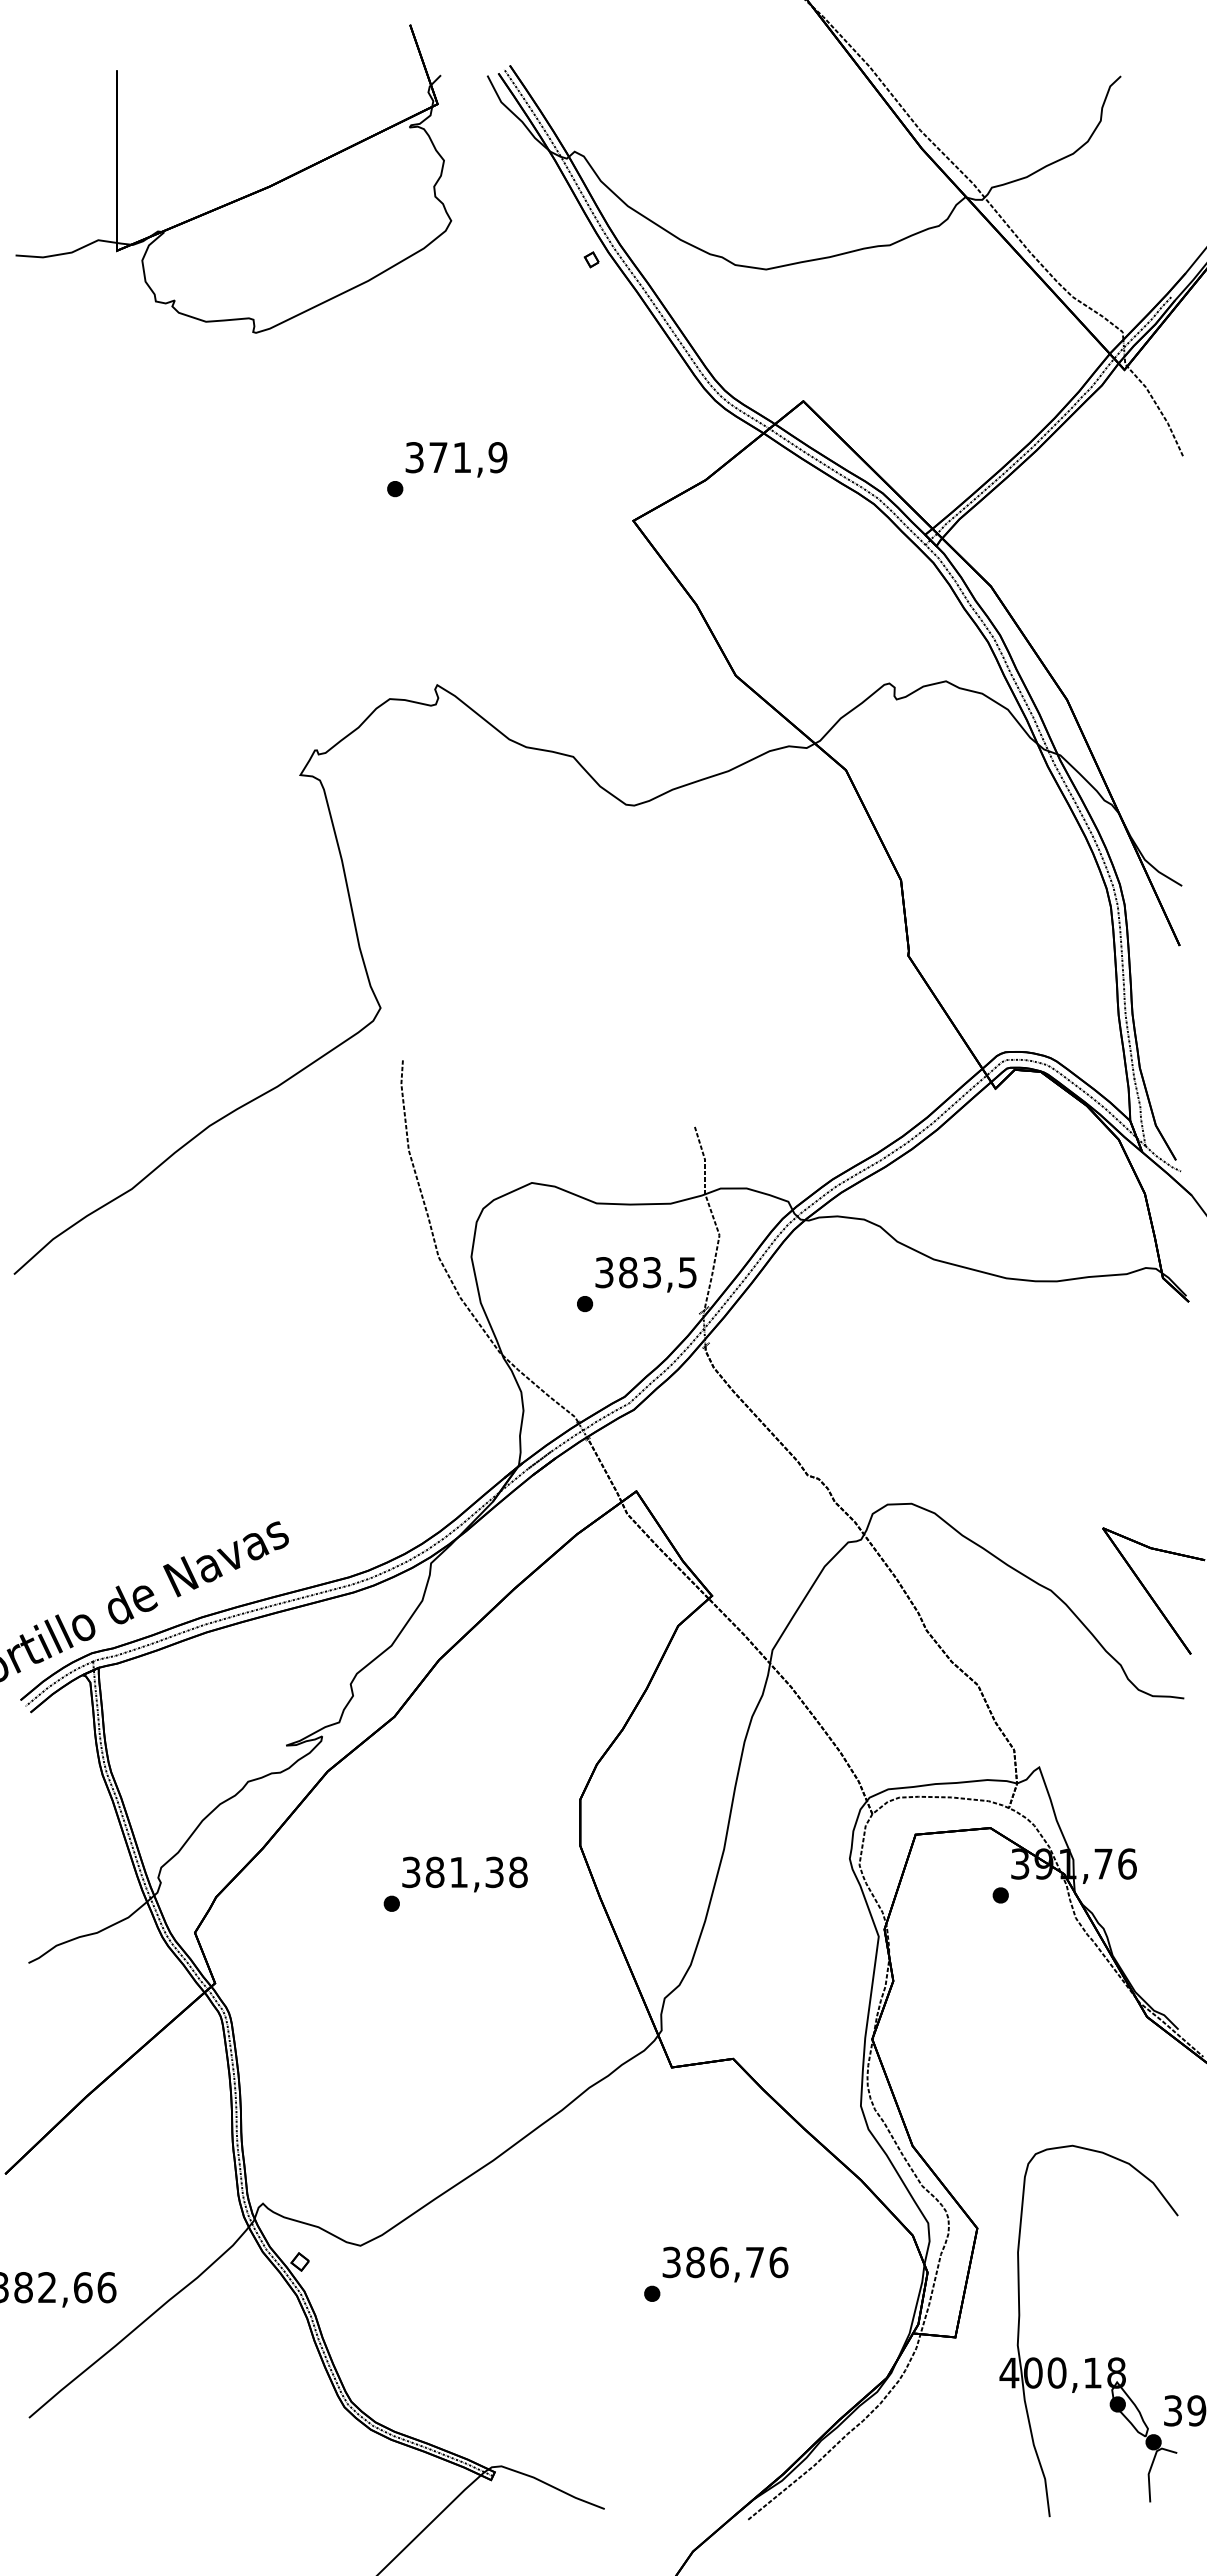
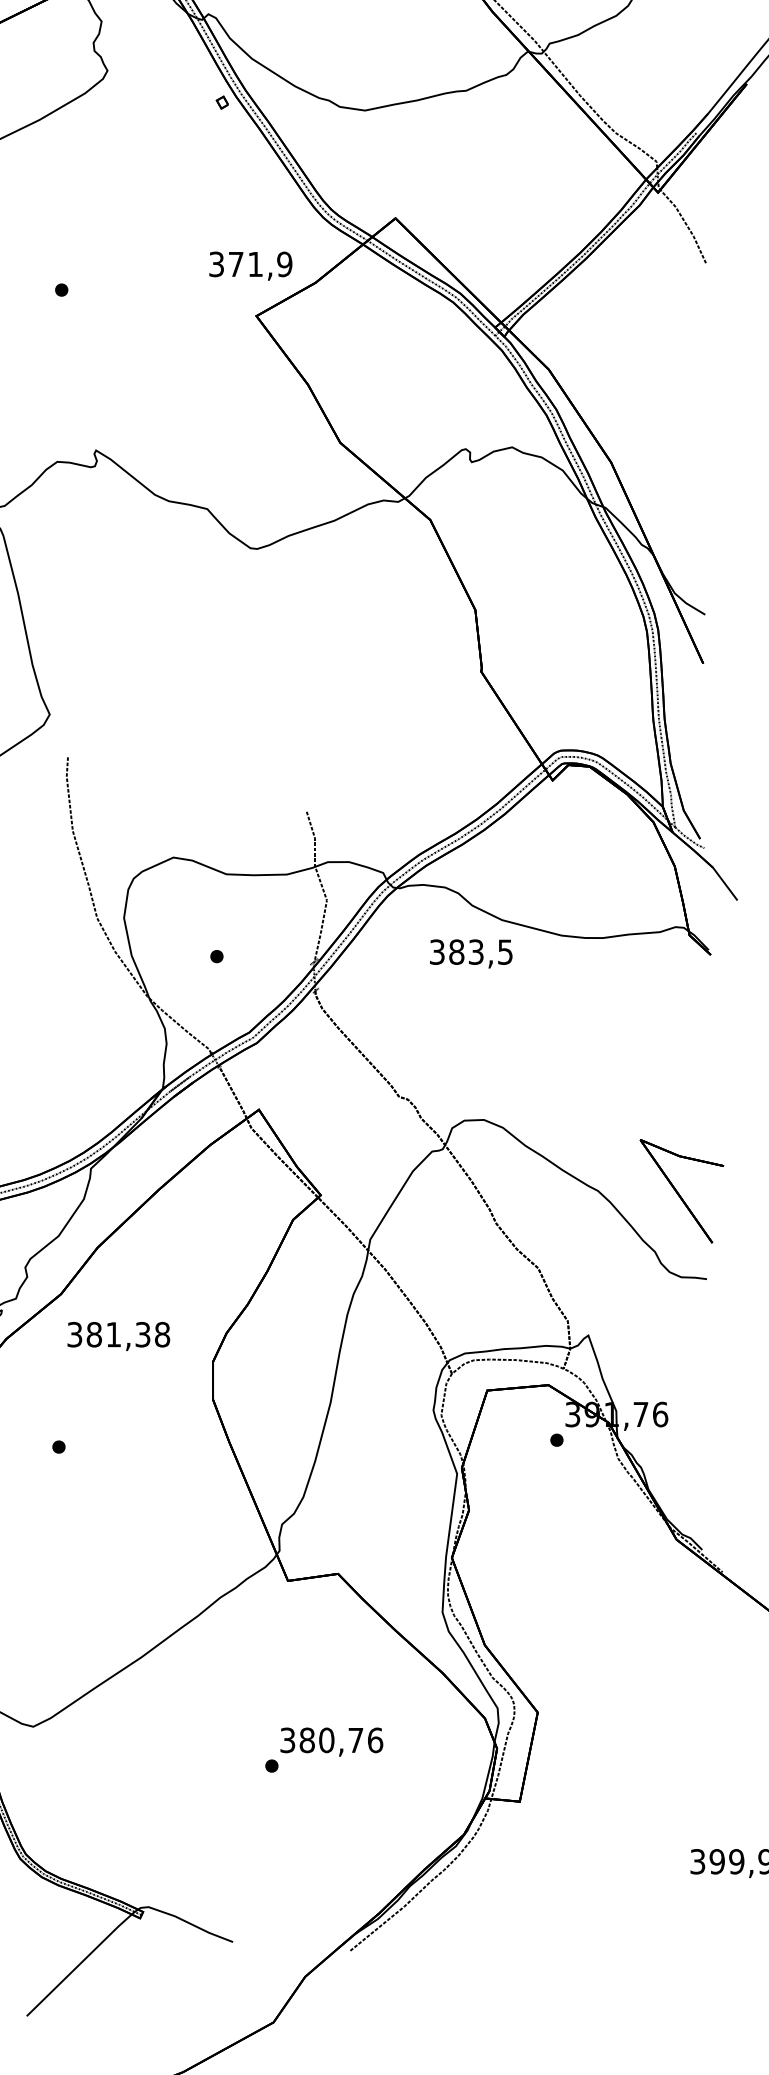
text: (456, 459) -> (250, 265), moved
text: (645, 1274) -> (470, 953), moved
text: (464, 1874) -> (118, 1336), moved
text: (719, 2261) -> (326, 1739), 386,76 -> 380,76
part: (1088, 2358) -> (628, 1818), removed

